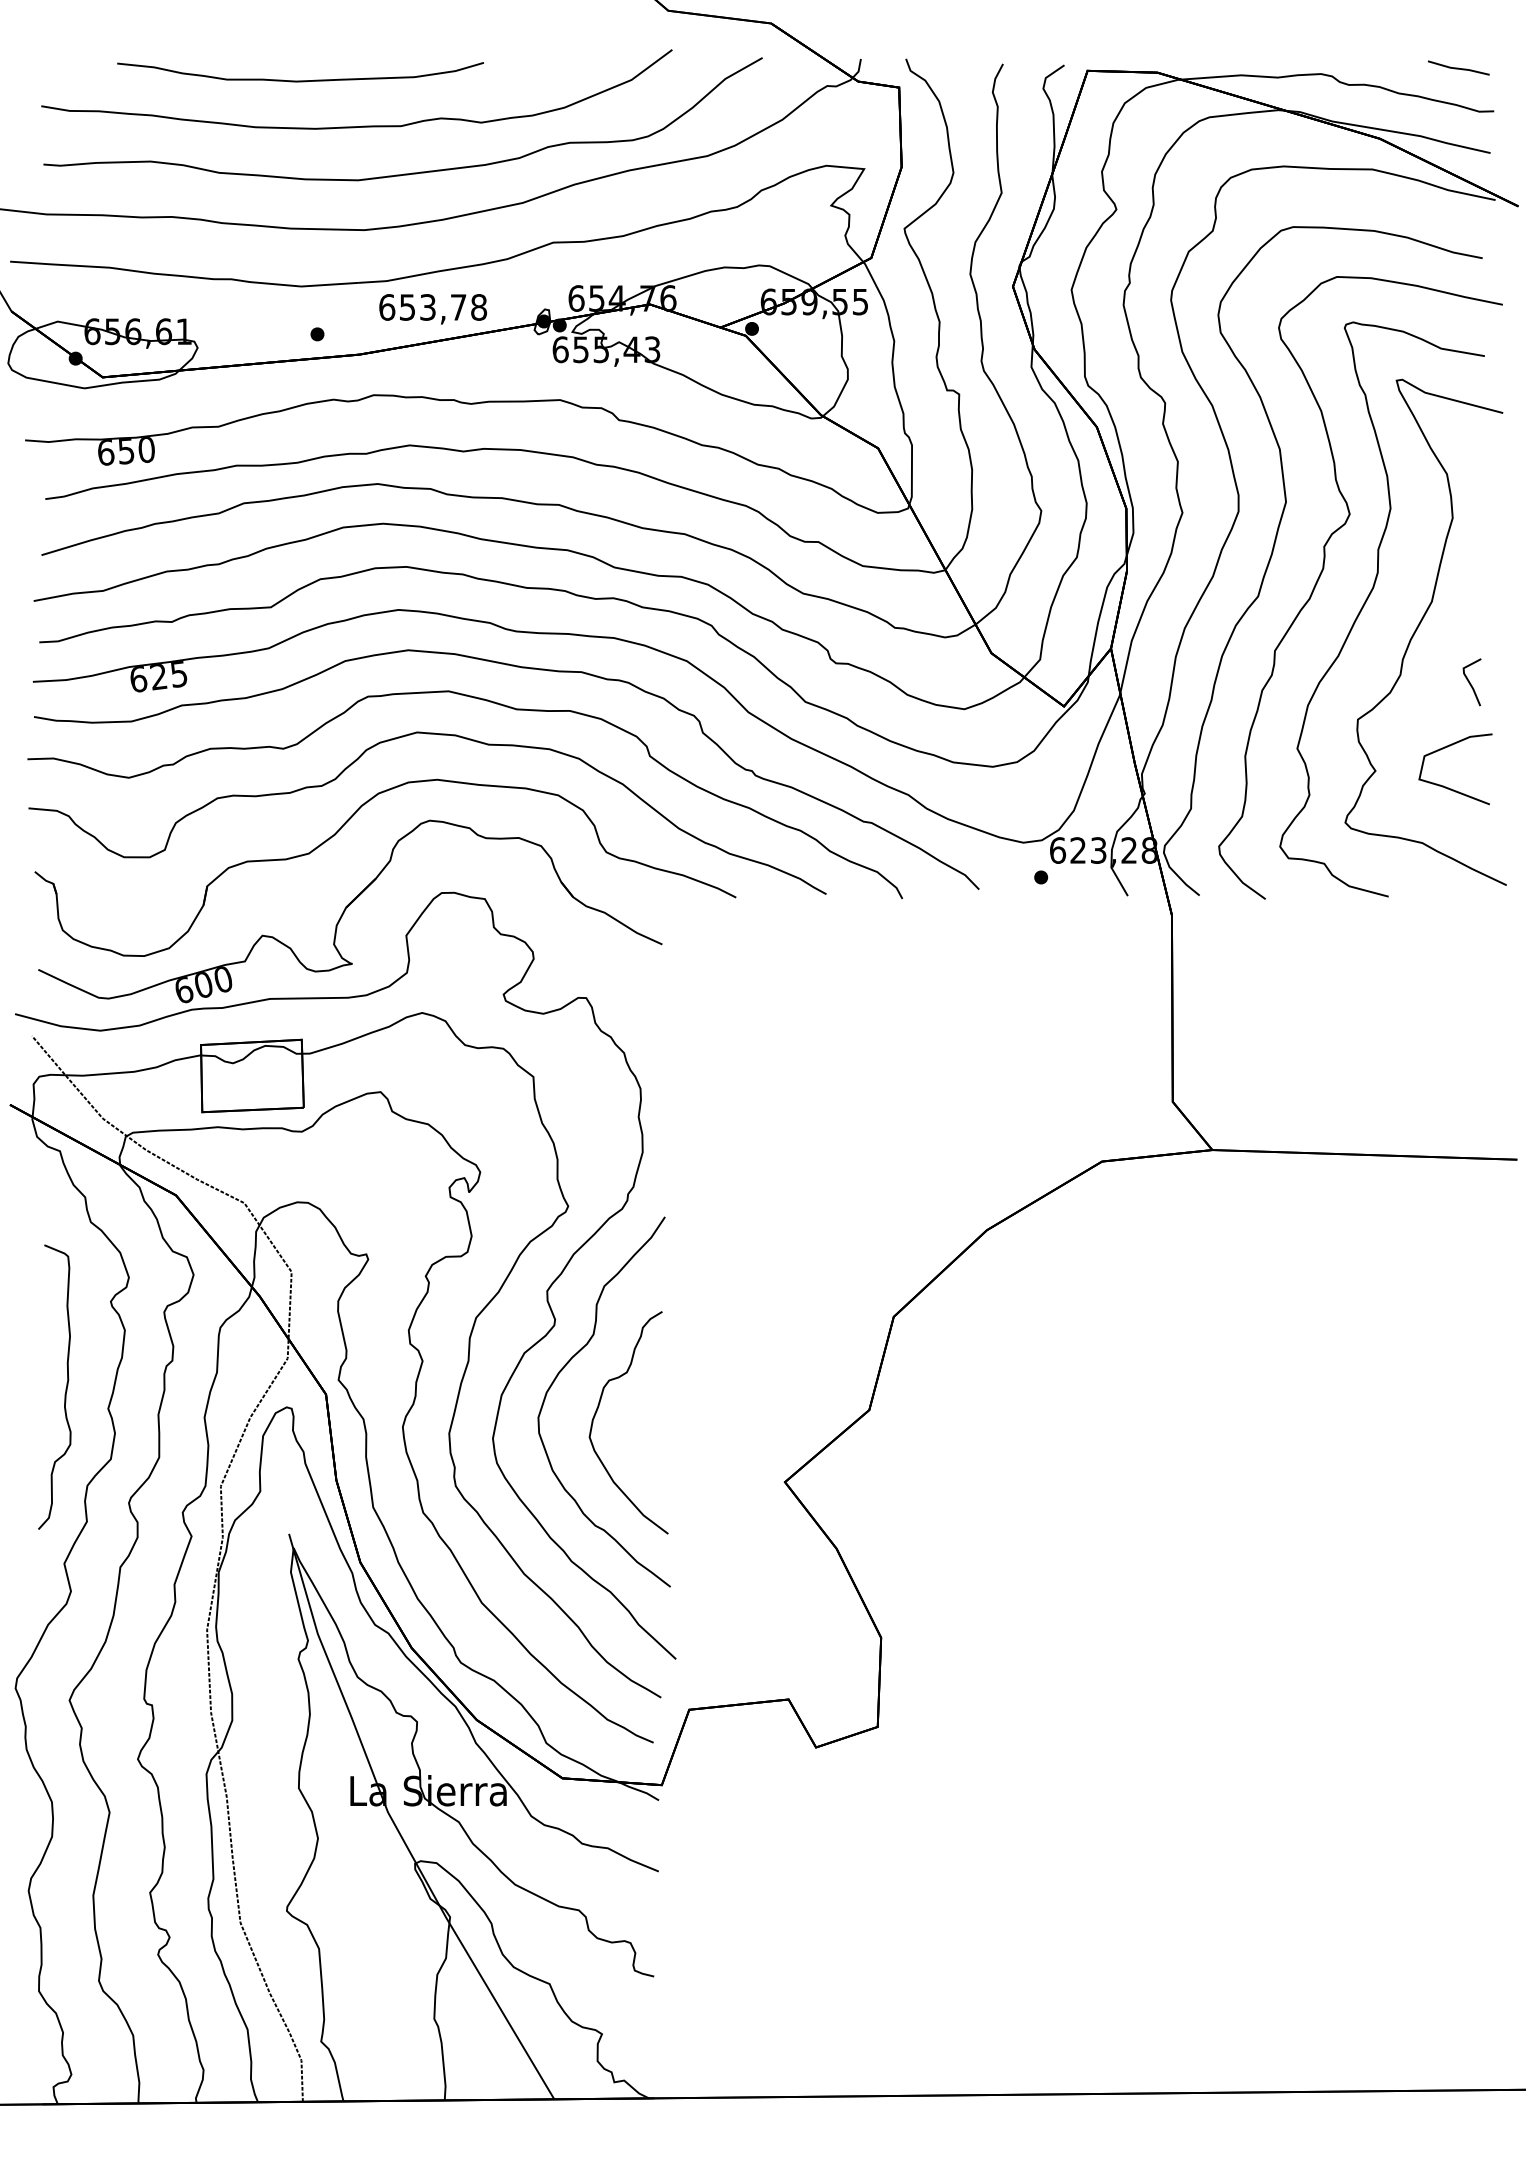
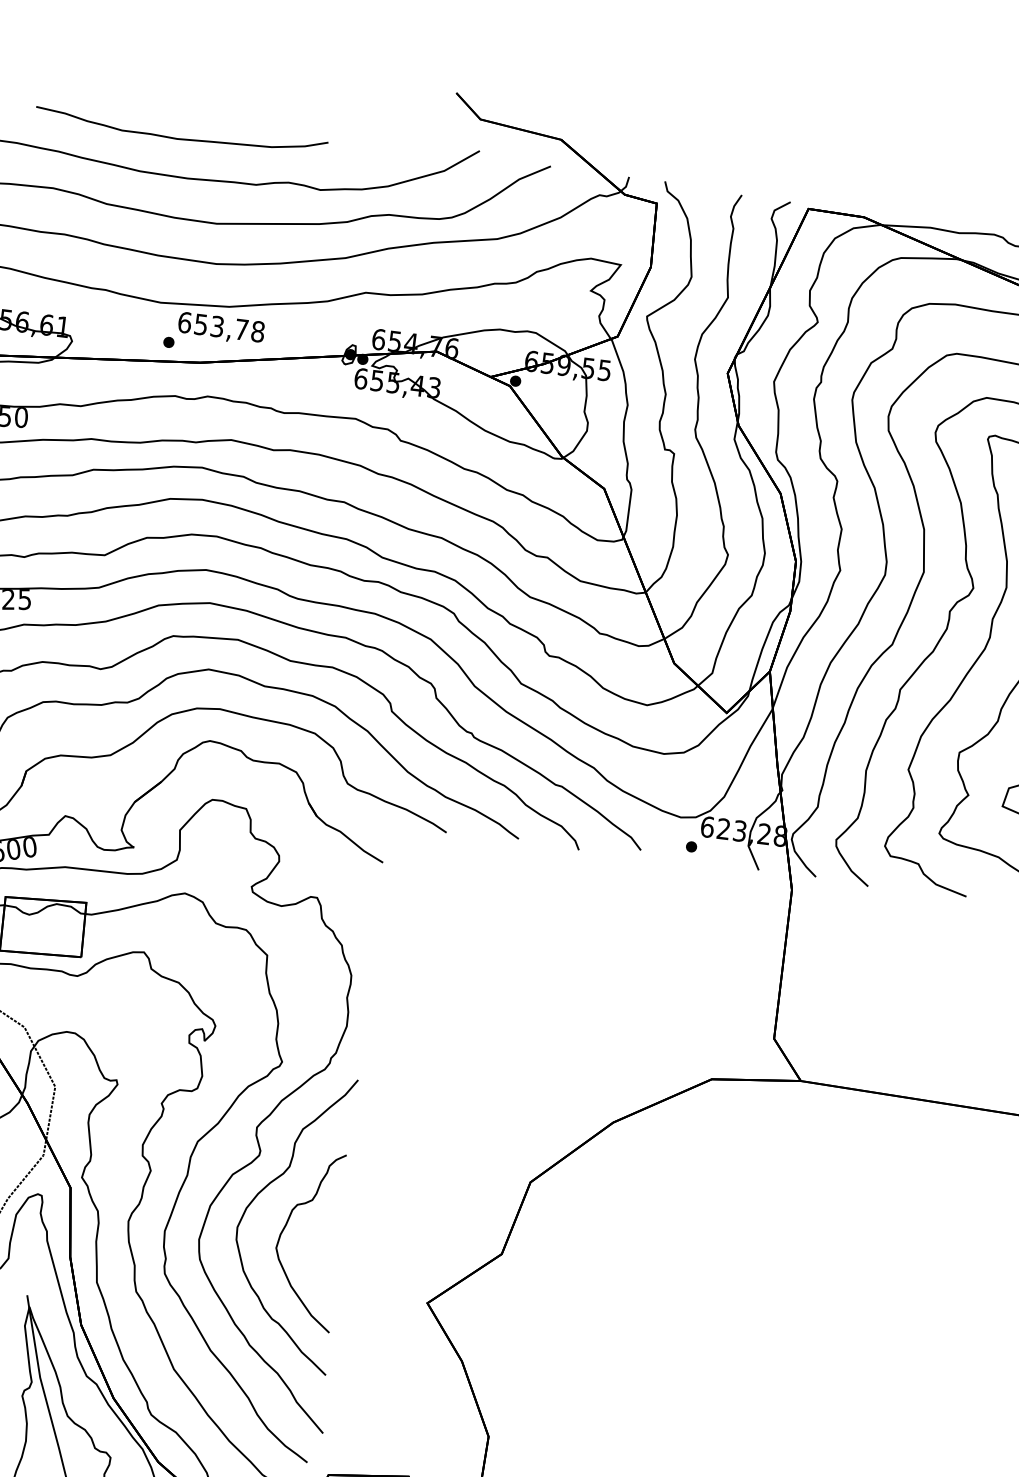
text: (432, 309) -> (220, 328), moved

